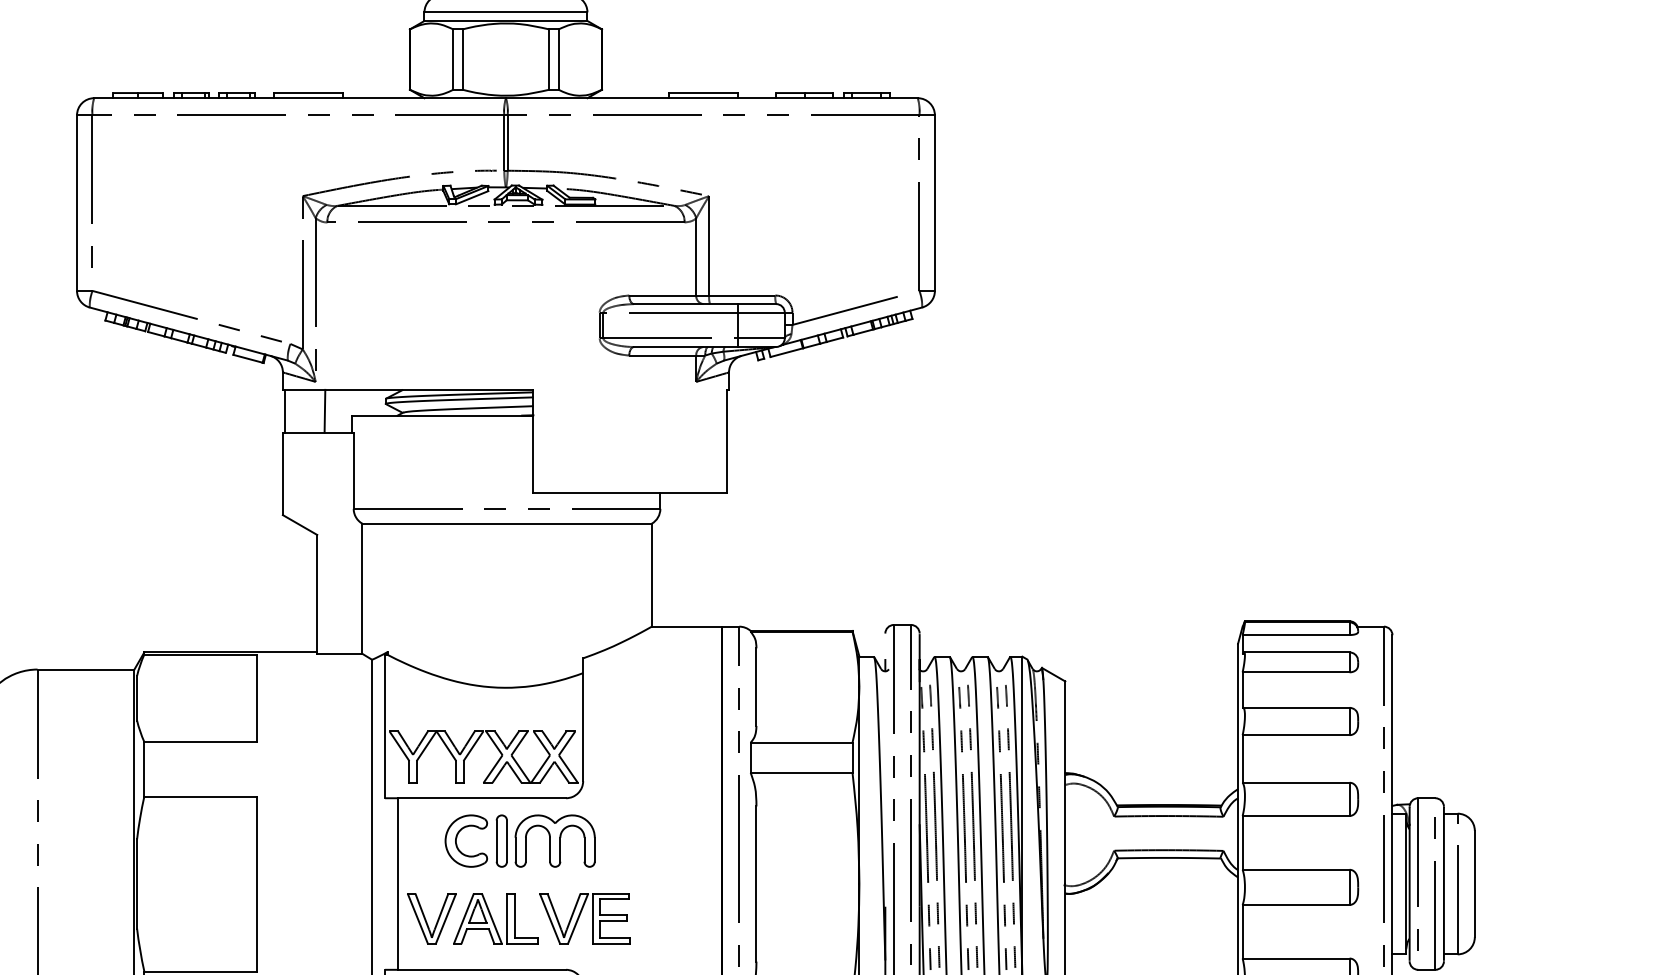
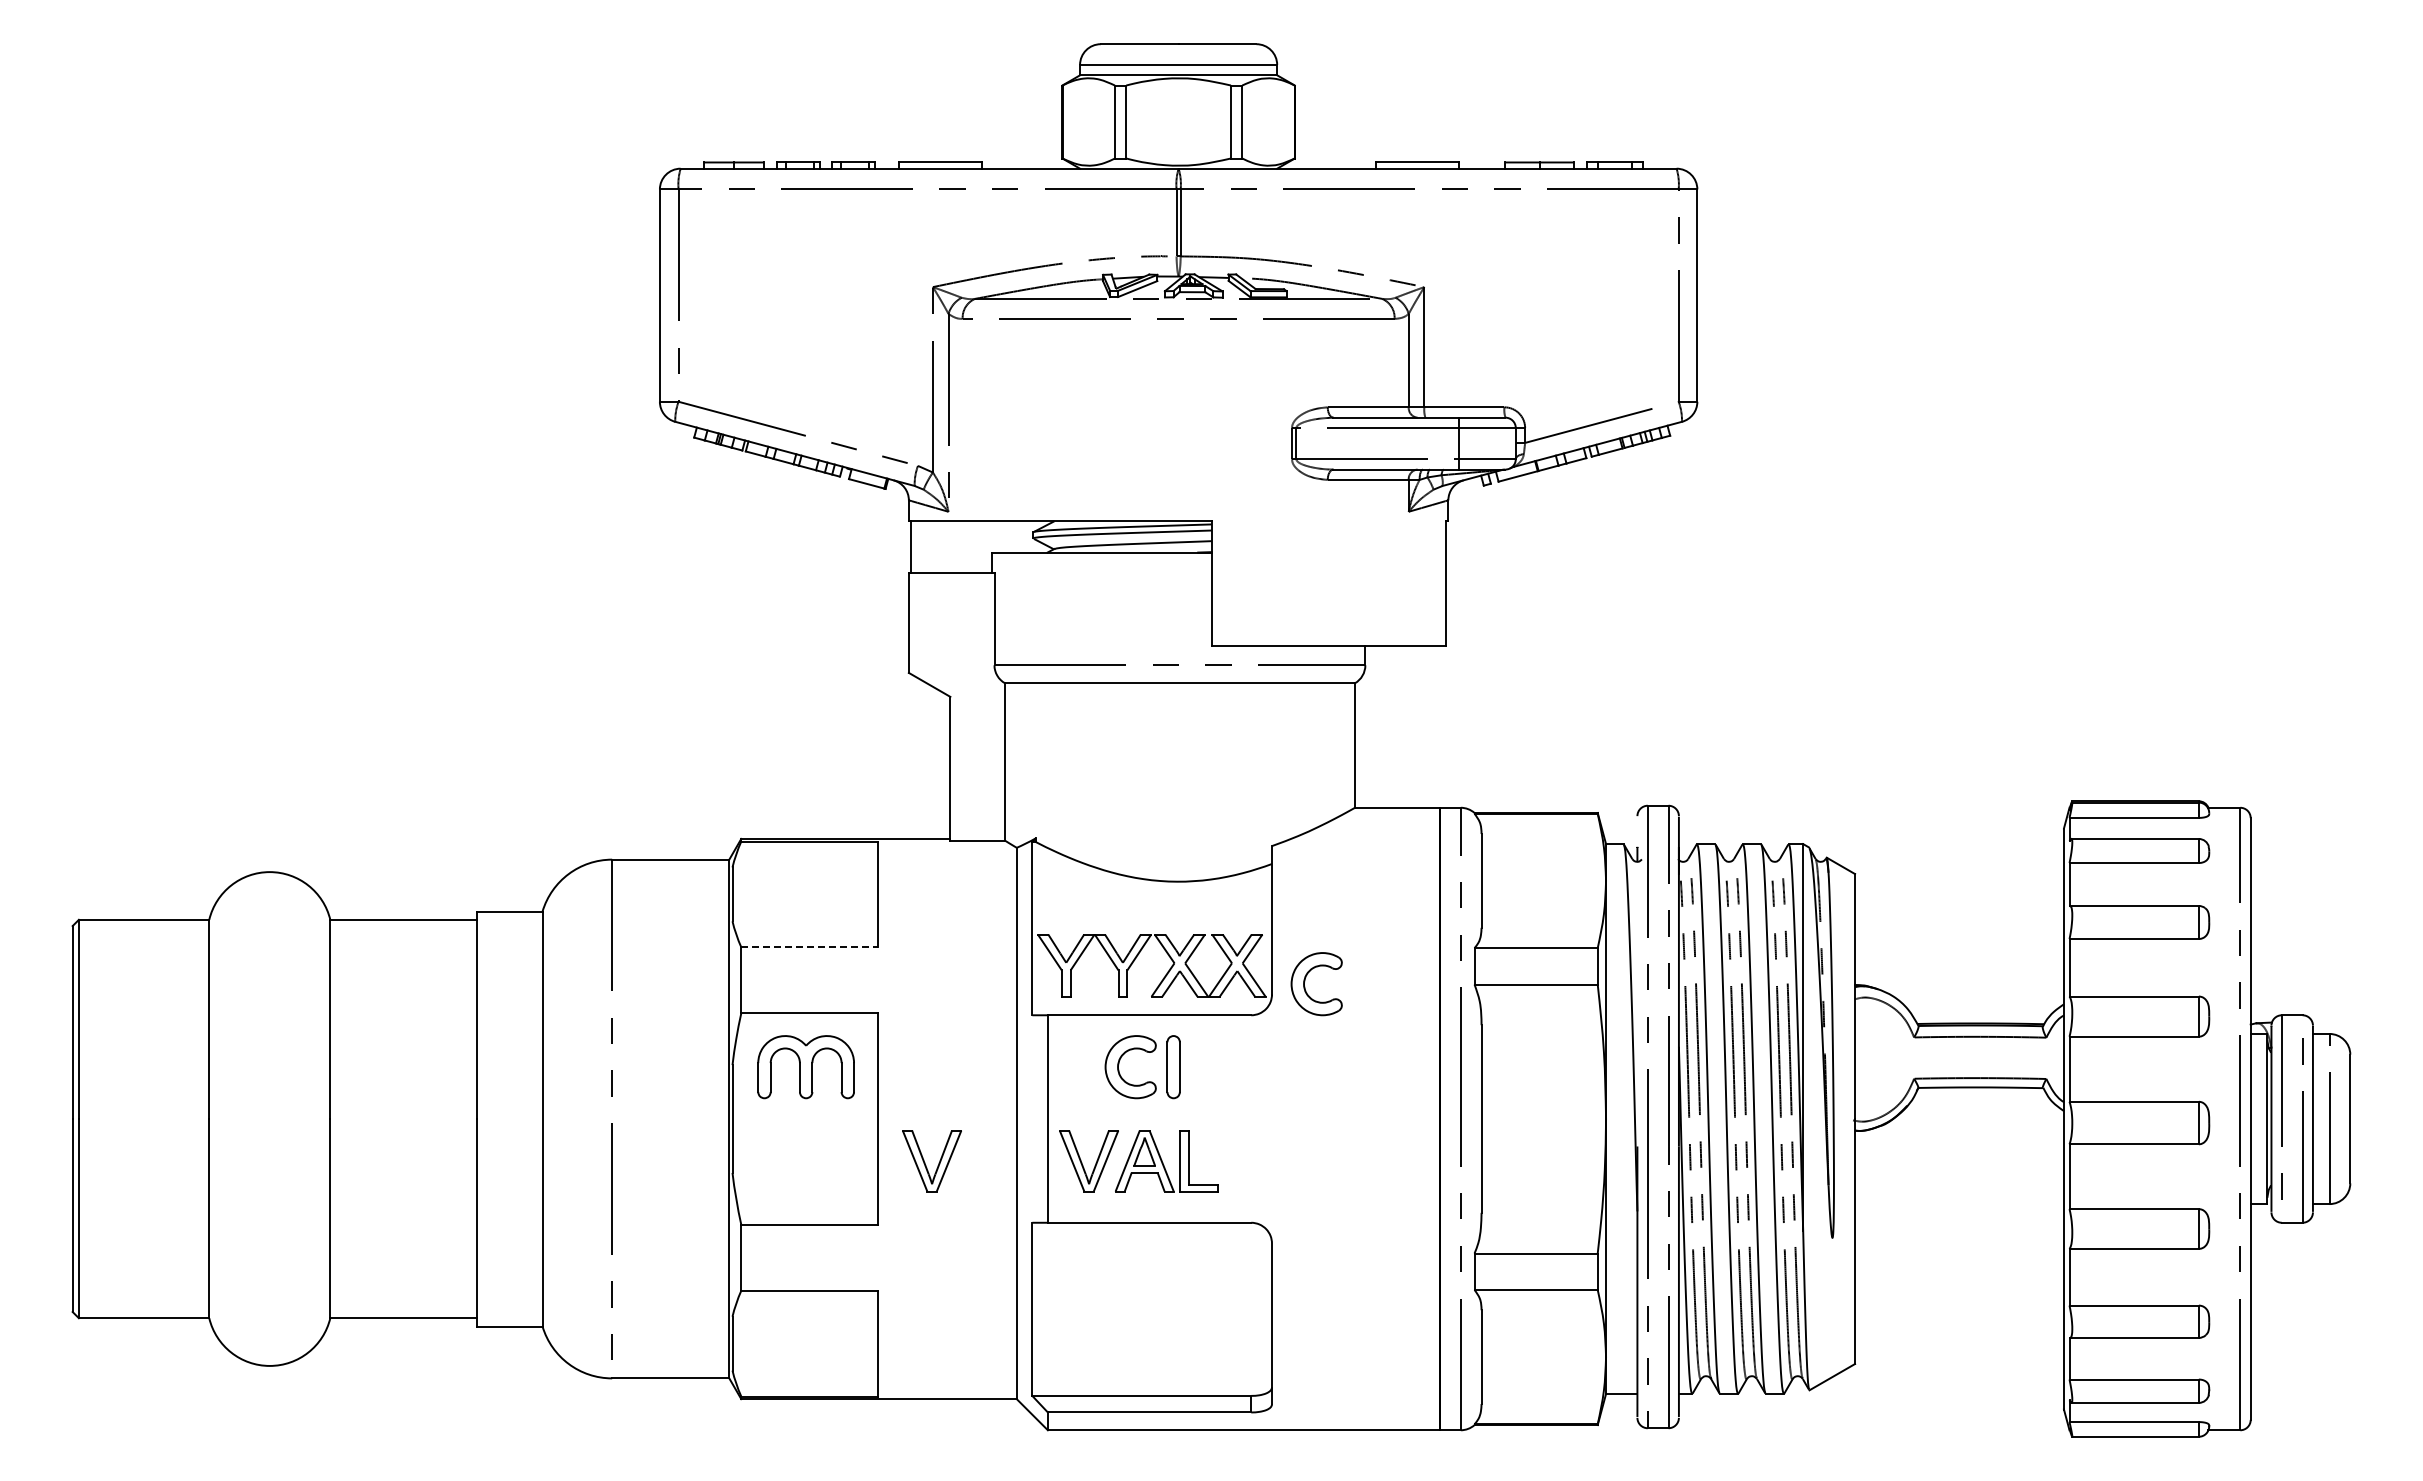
line: (324, 411) -> (959, 547), removed
line: (201, 742) -> (810, 947), solid -> dashed
part: (610, 774) -> (1305, 986), added
part: (554, 841) -> (805, 1067), moved
part: (579, 918) -> (1267, 1160), removed
part: (296, 919) -> (925, 1162), added

